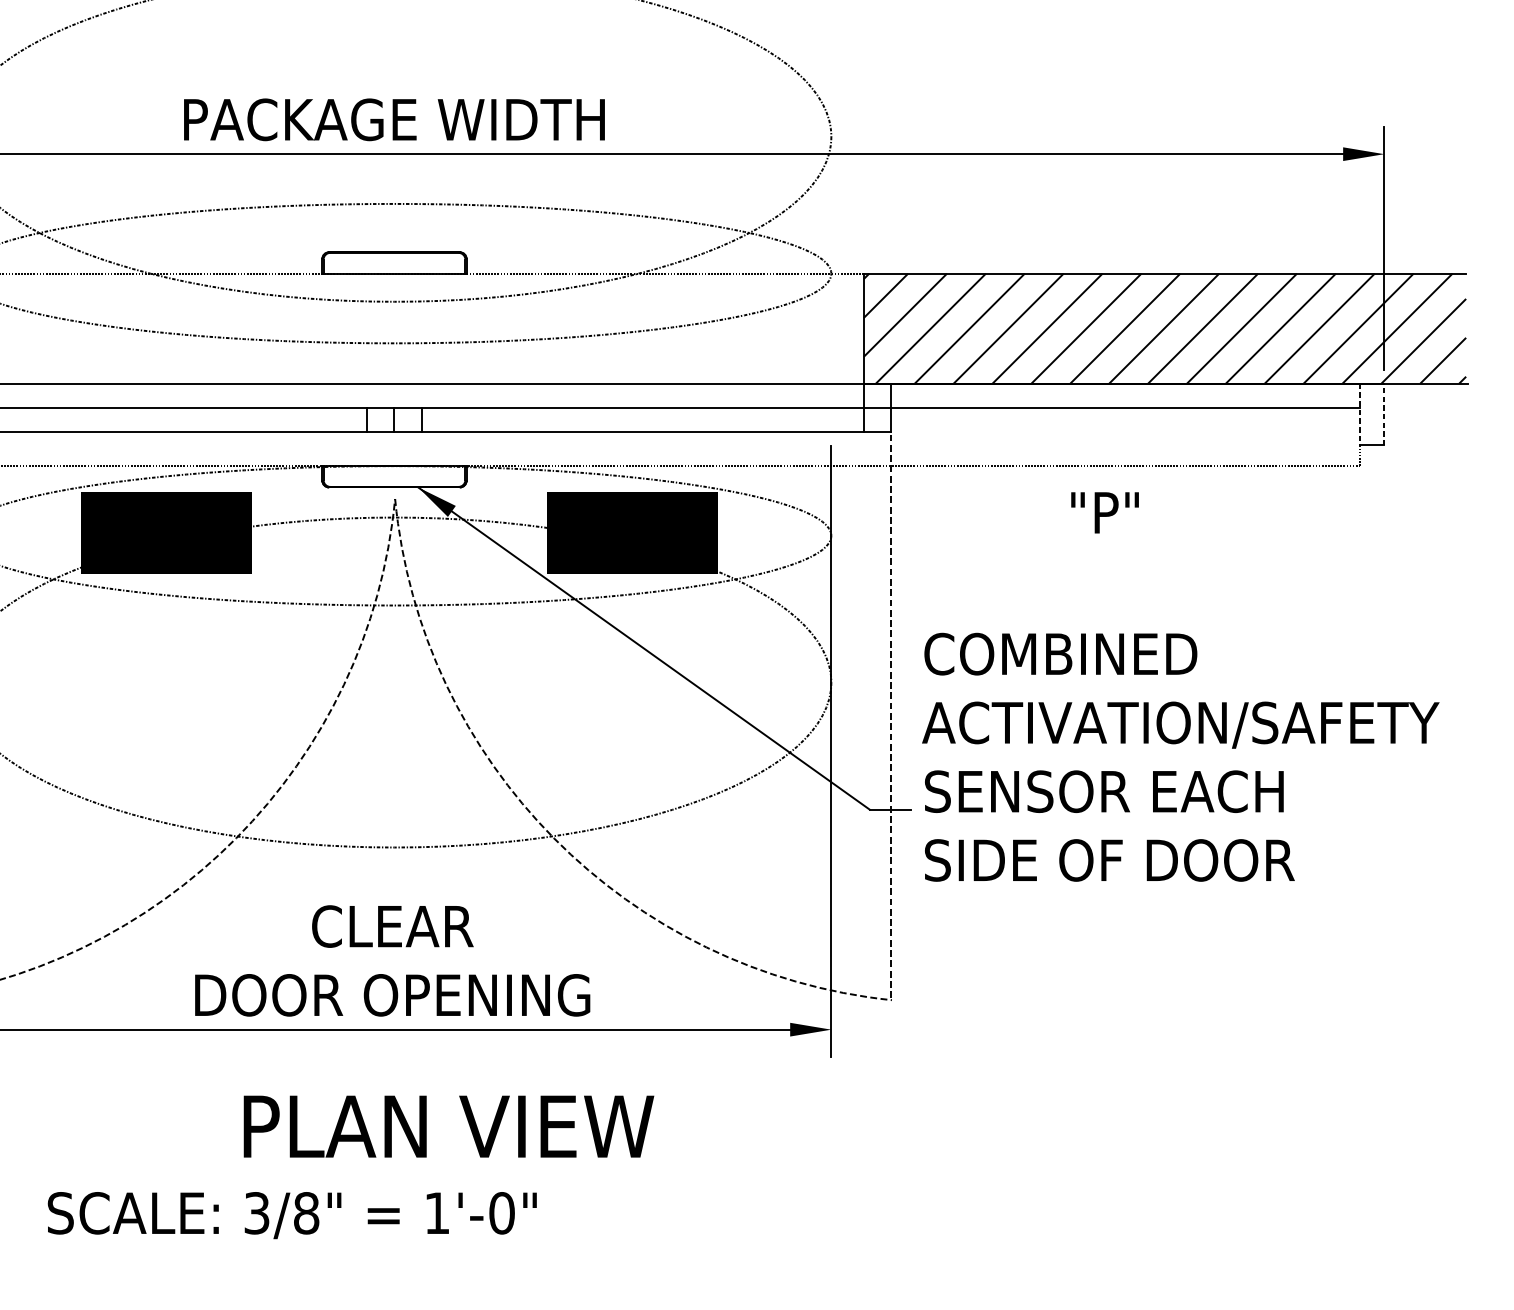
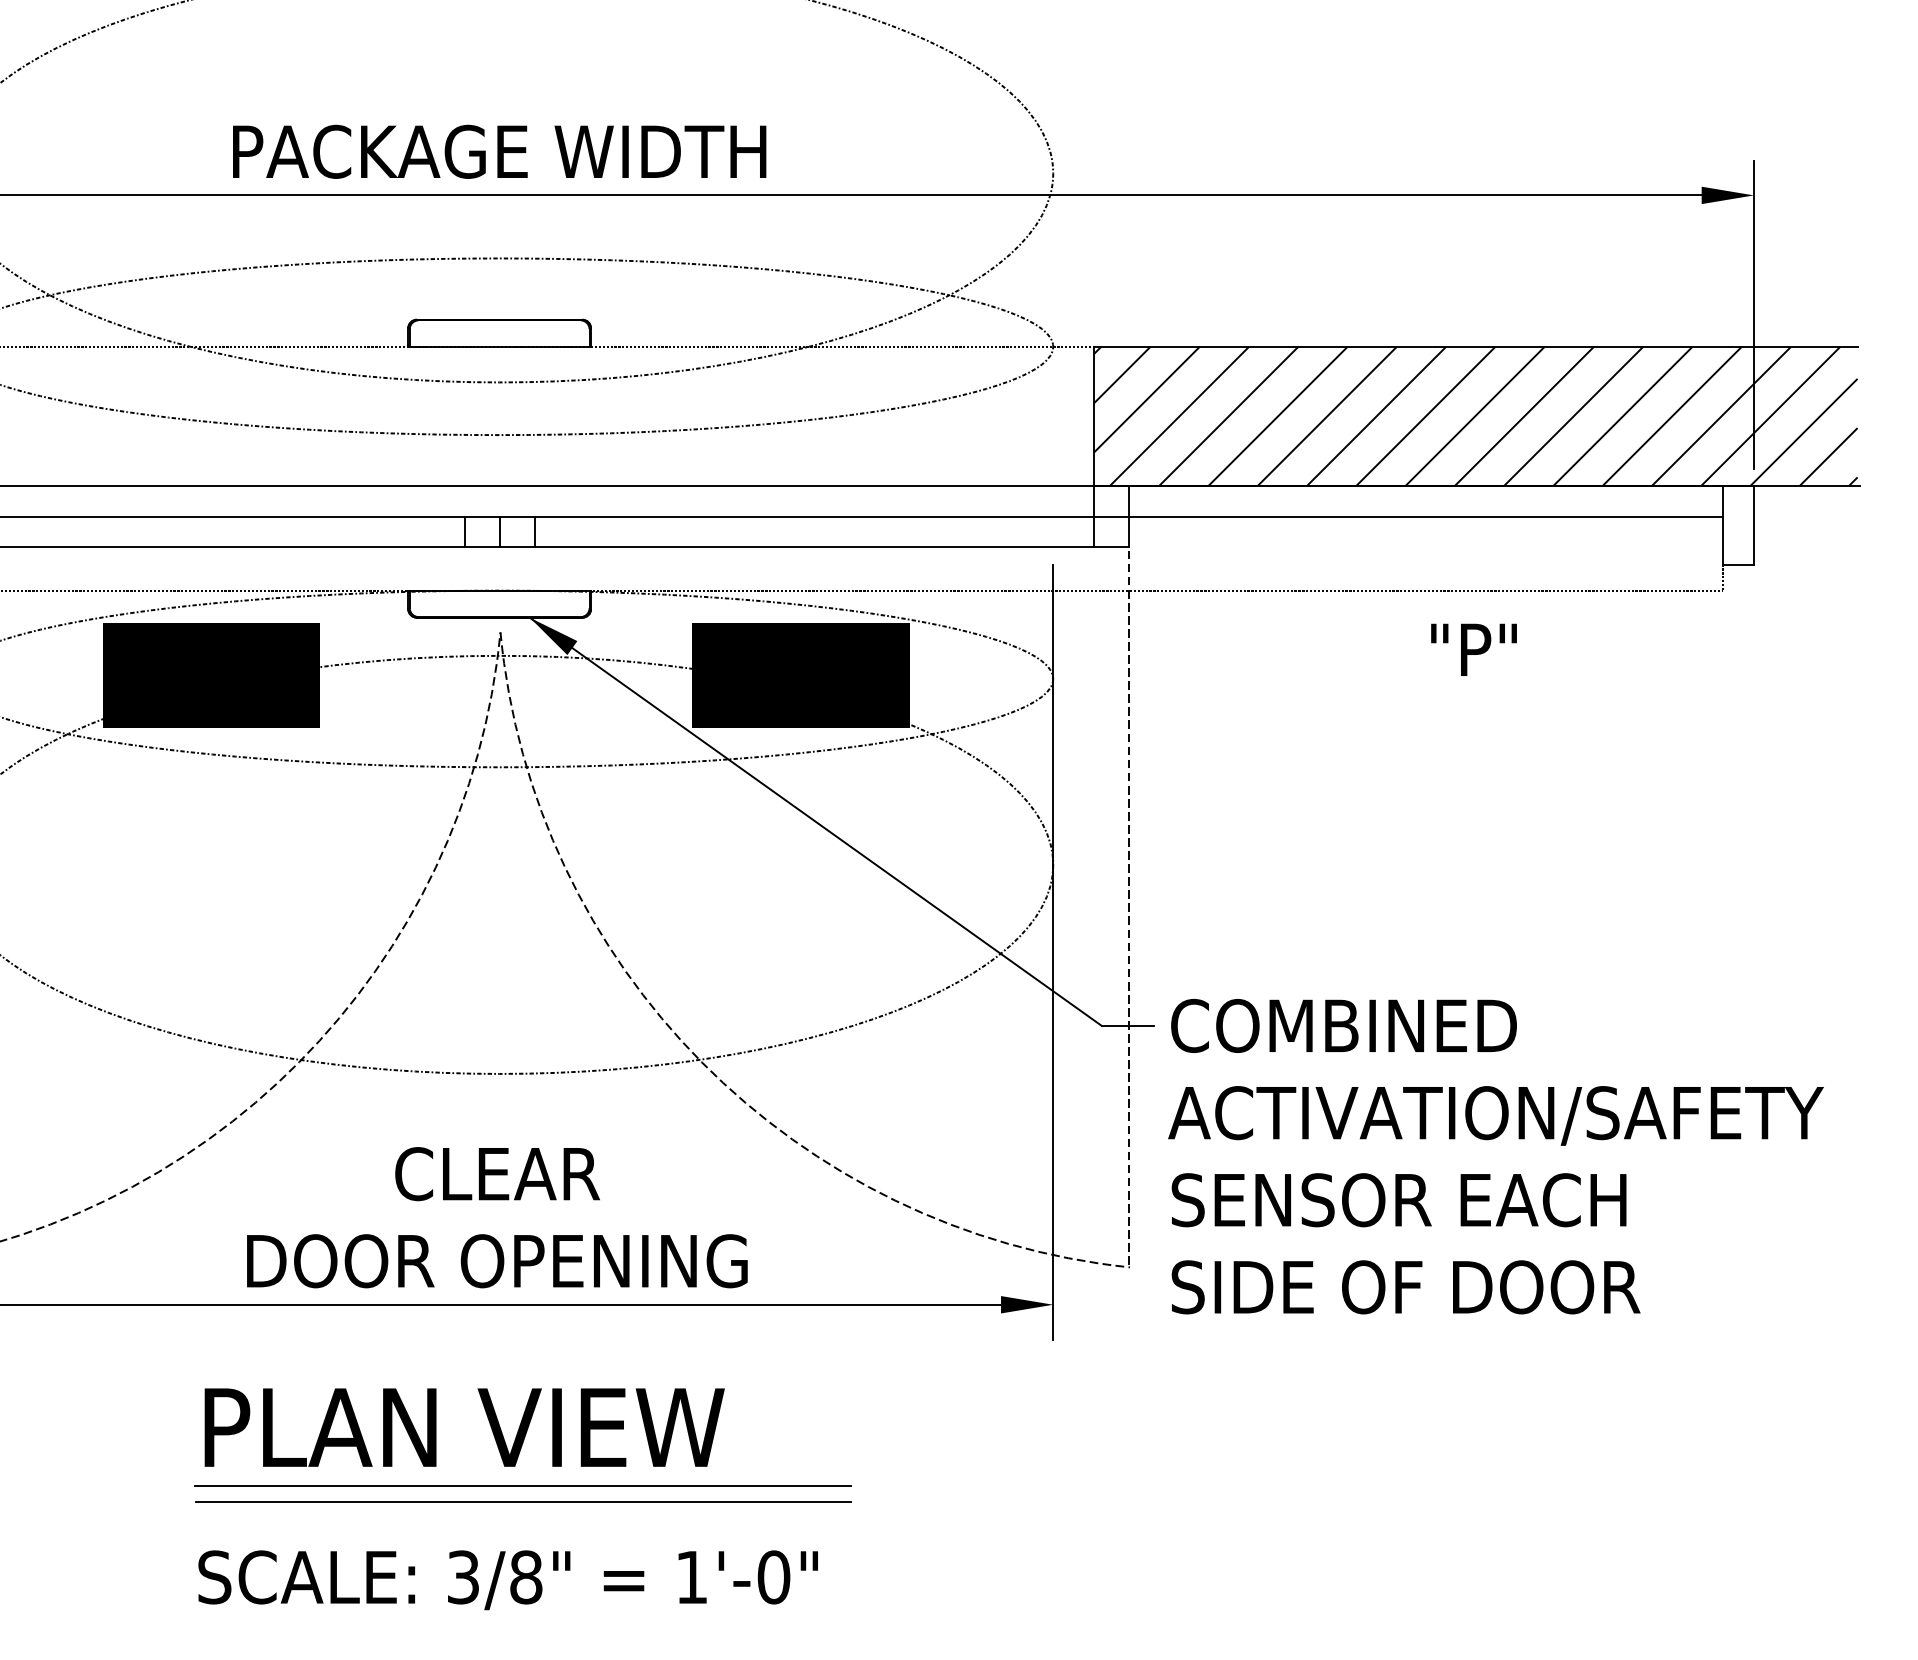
line: (1384, 413) -> (1753, 524), dashed -> solid
line: (1360, 414) -> (1723, 525), dashed -> solid
text: (1104, 512) -> (1473, 649), moved
text: (1180, 757) -> (1495, 1156), moved
text: (448, 1126) -> (464, 1427), moved
line: (412, 1172) -> (522, 1485), added
line: (413, 1184) -> (523, 1501), added
text: (291, 1215) -> (507, 1580), moved

